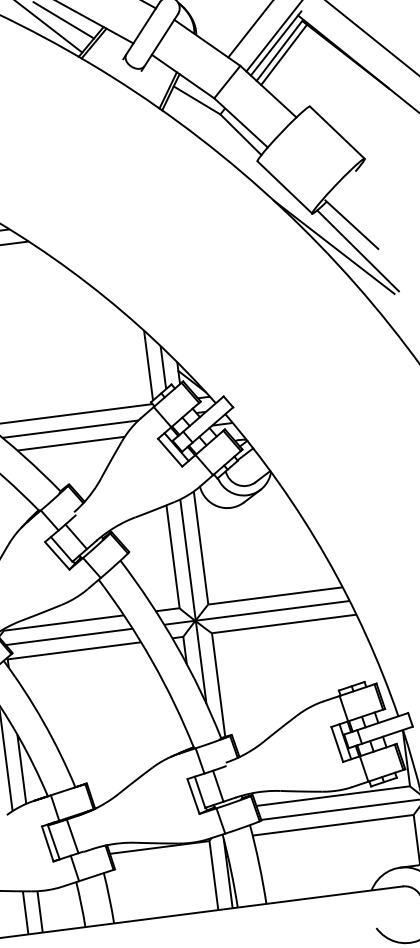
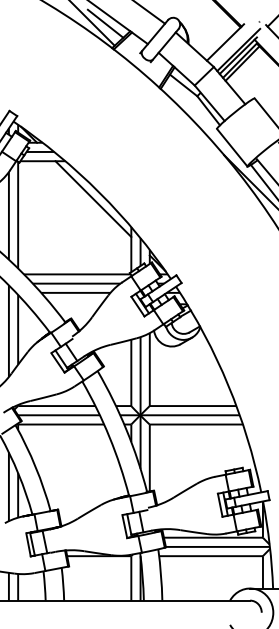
line: (79, 295) -> (93, 199), added

